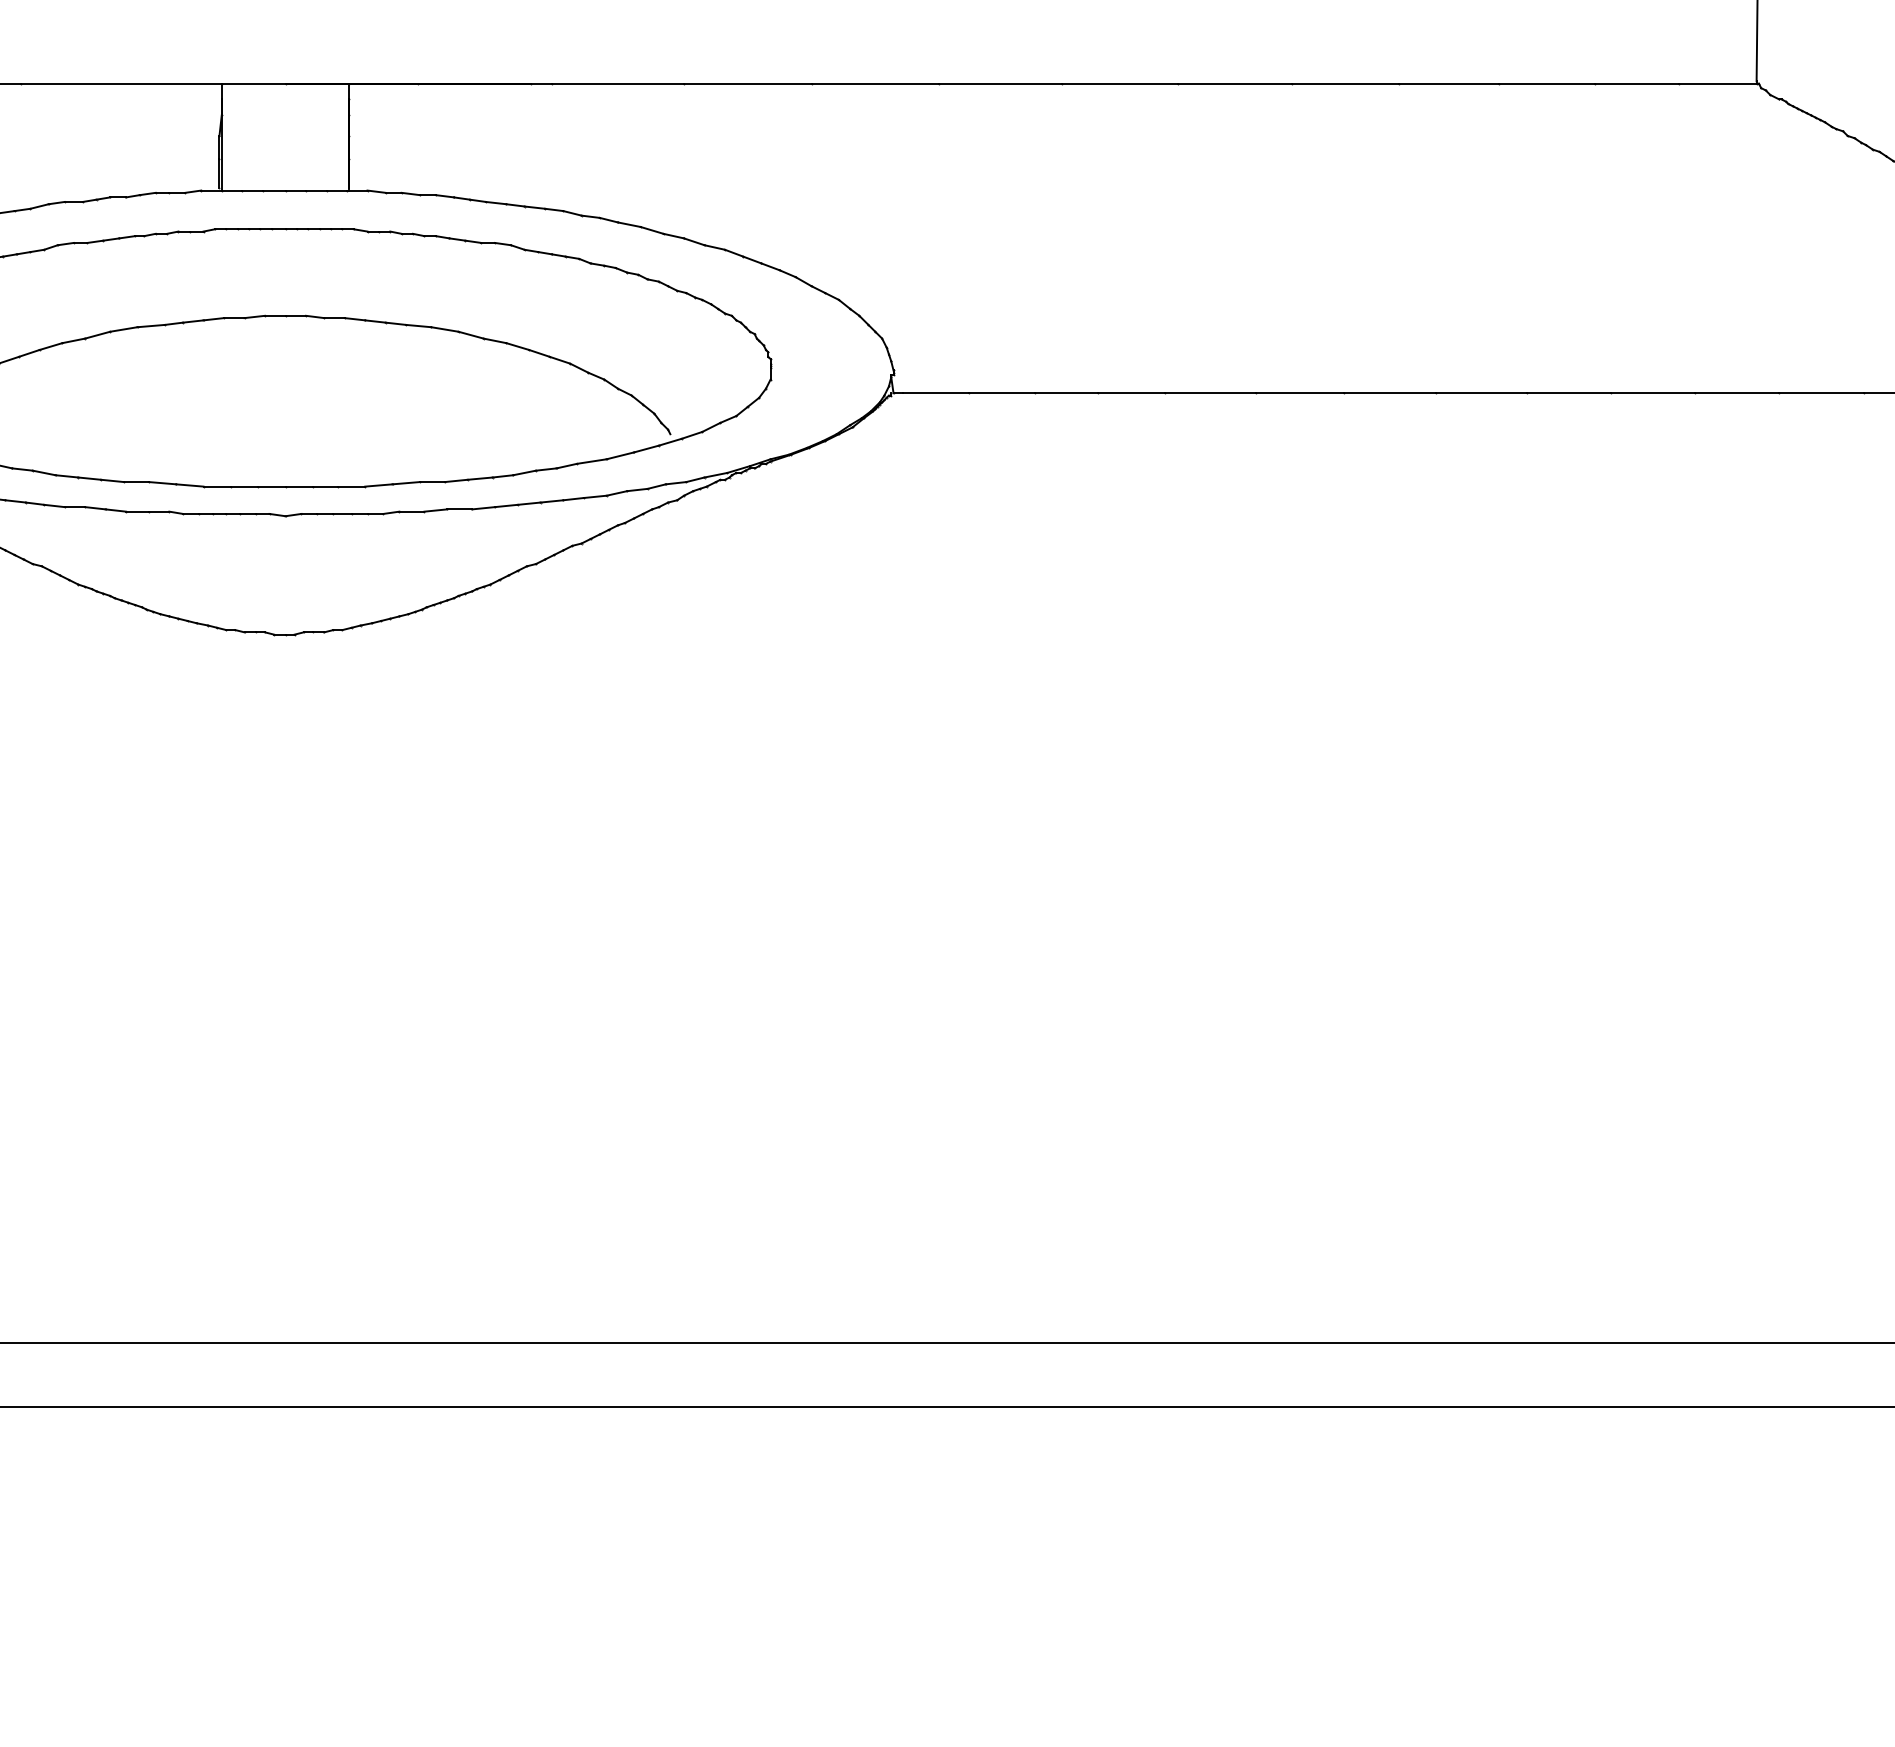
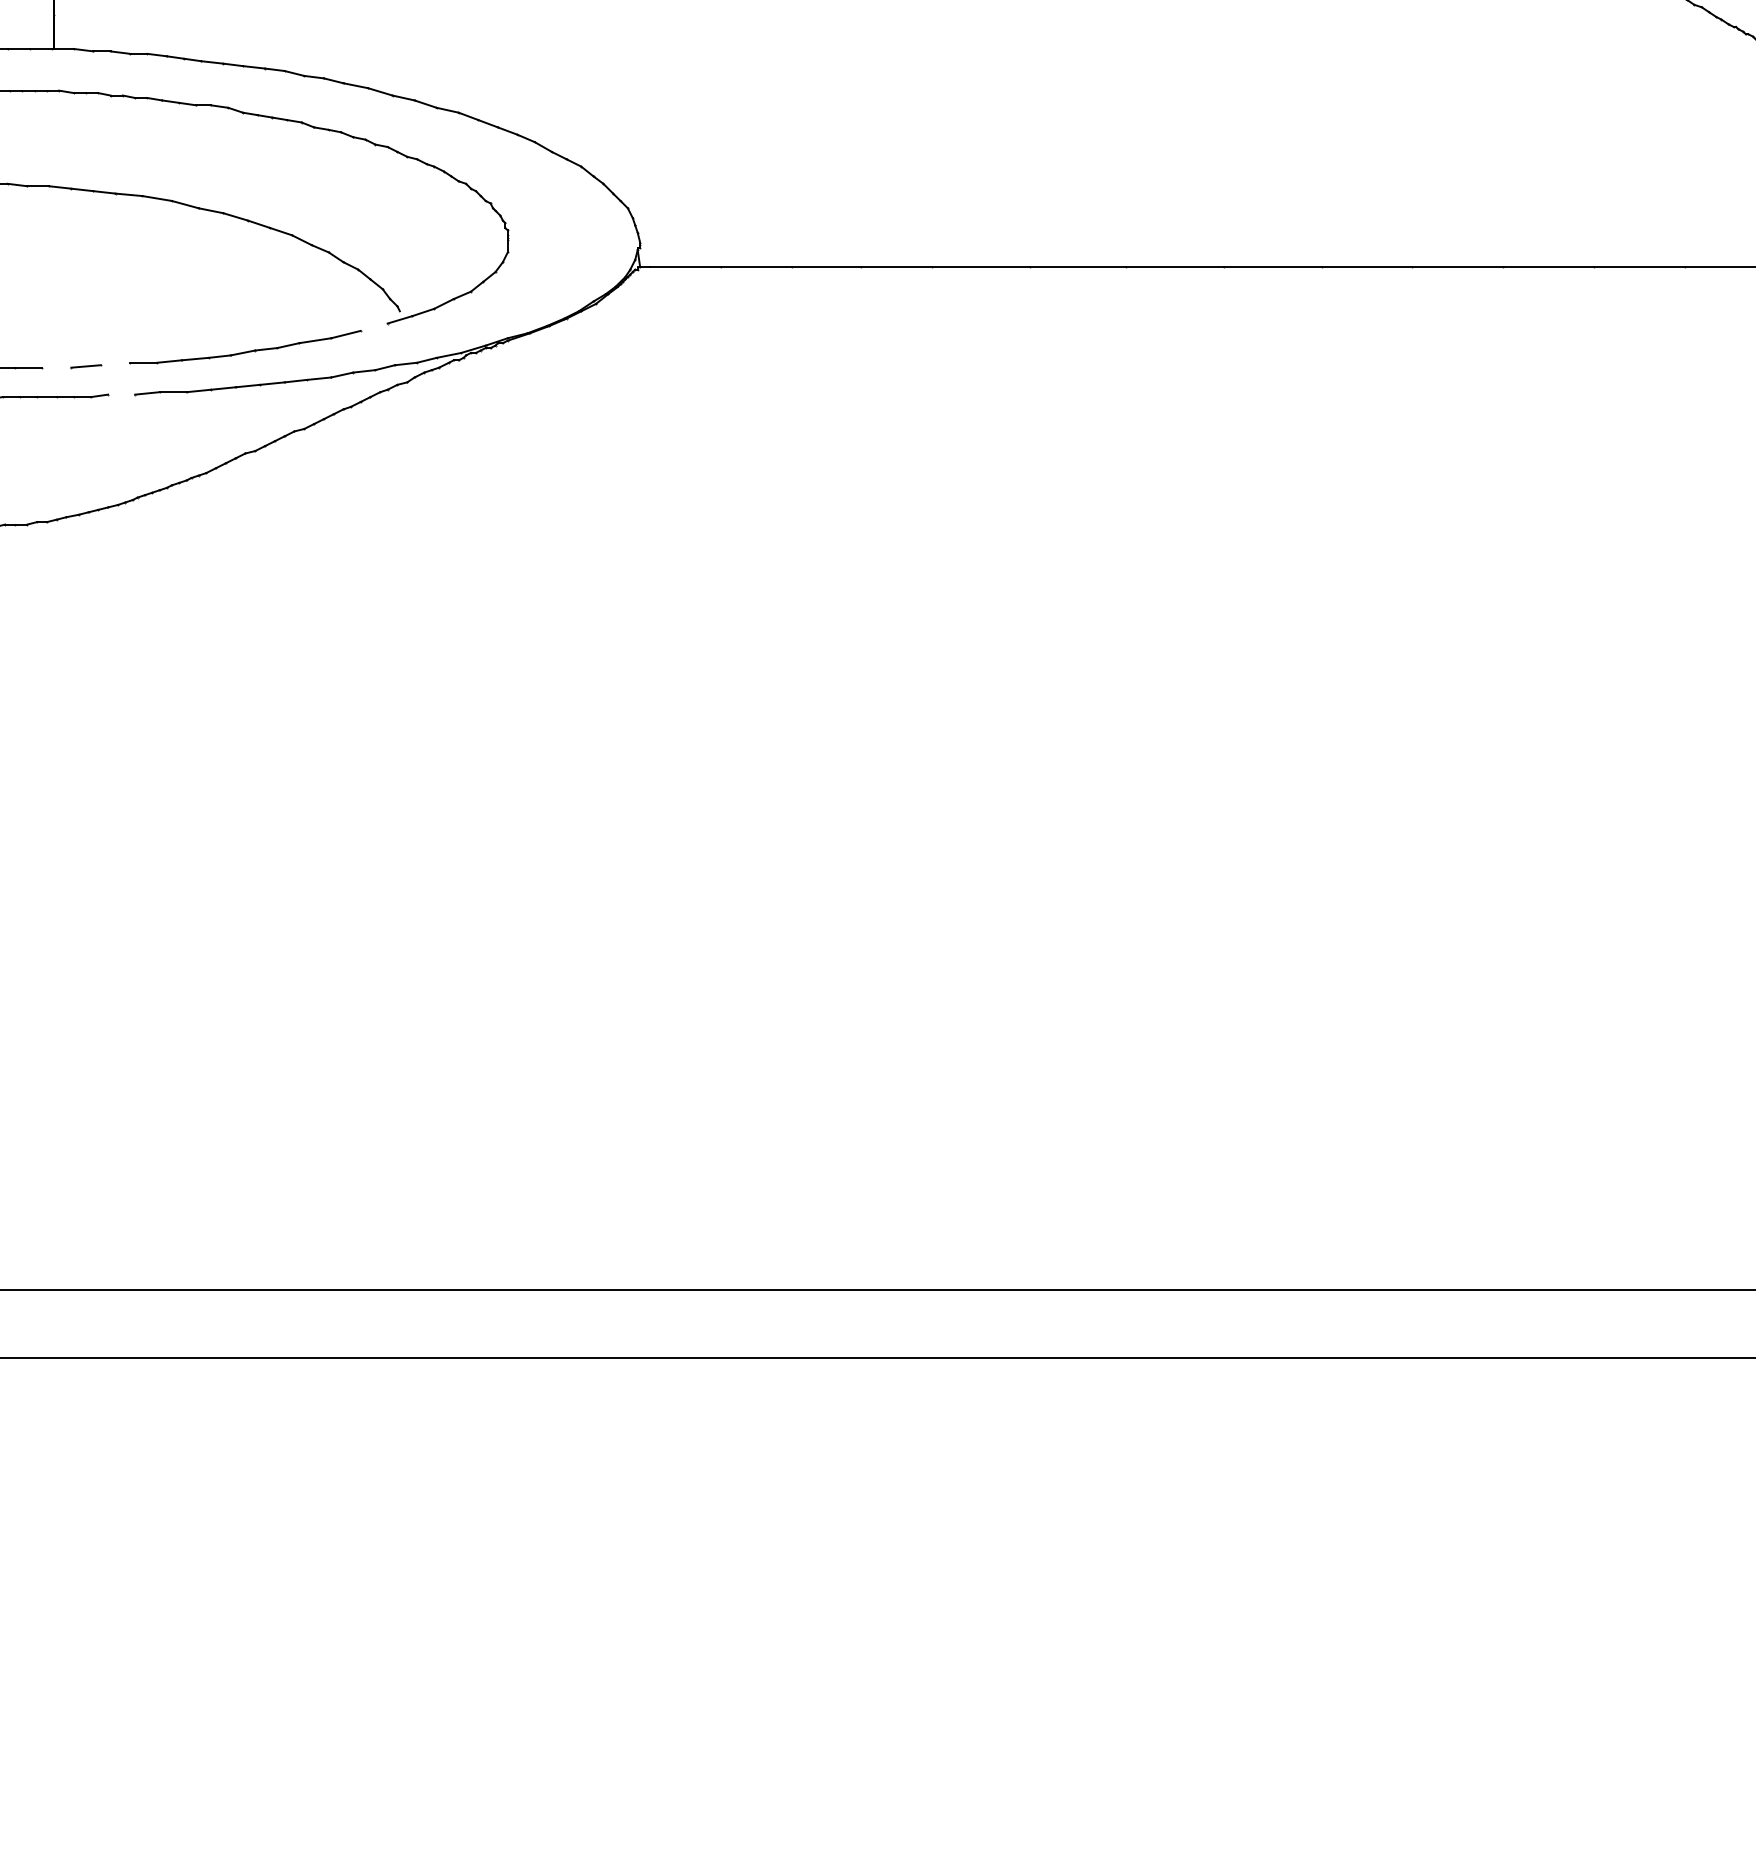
line: (645, 448) -> (373, 326), removed
line: (405, 483) -> (114, 364), removed
line: (351, 486) -> (56, 367), removed
line: (411, 511) -> (121, 394), removed

